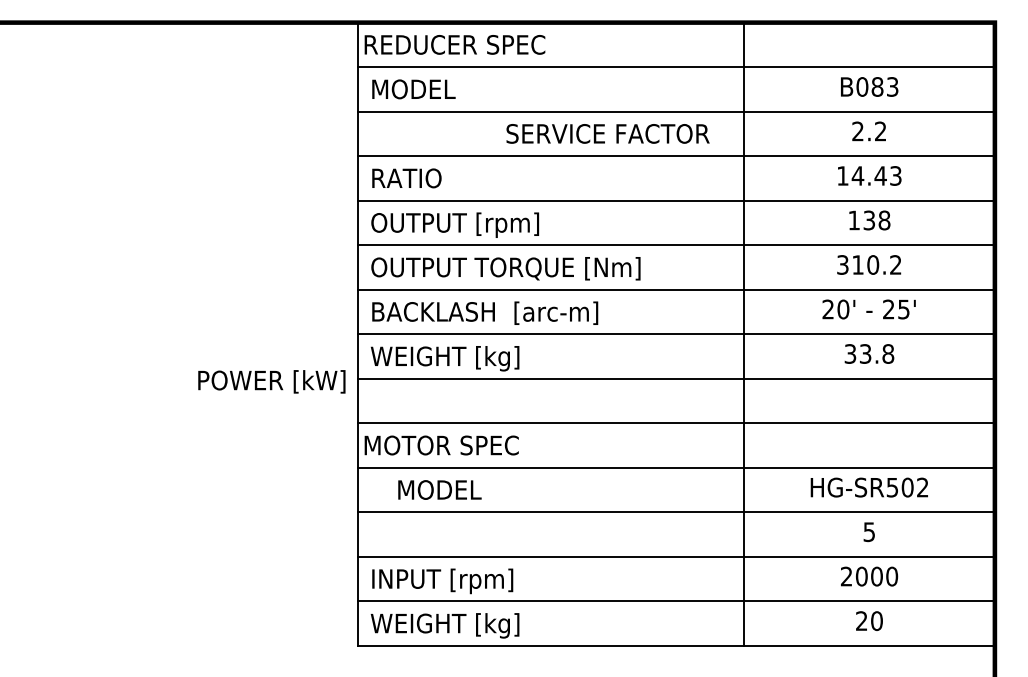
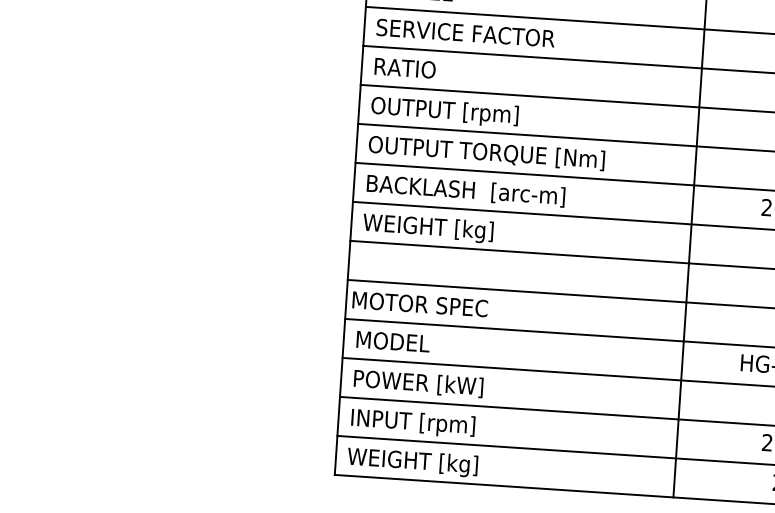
text: (607, 133) -> (465, 32), moved
text: (271, 381) -> (418, 383), moved
text: (439, 489) -> (392, 341), moved

